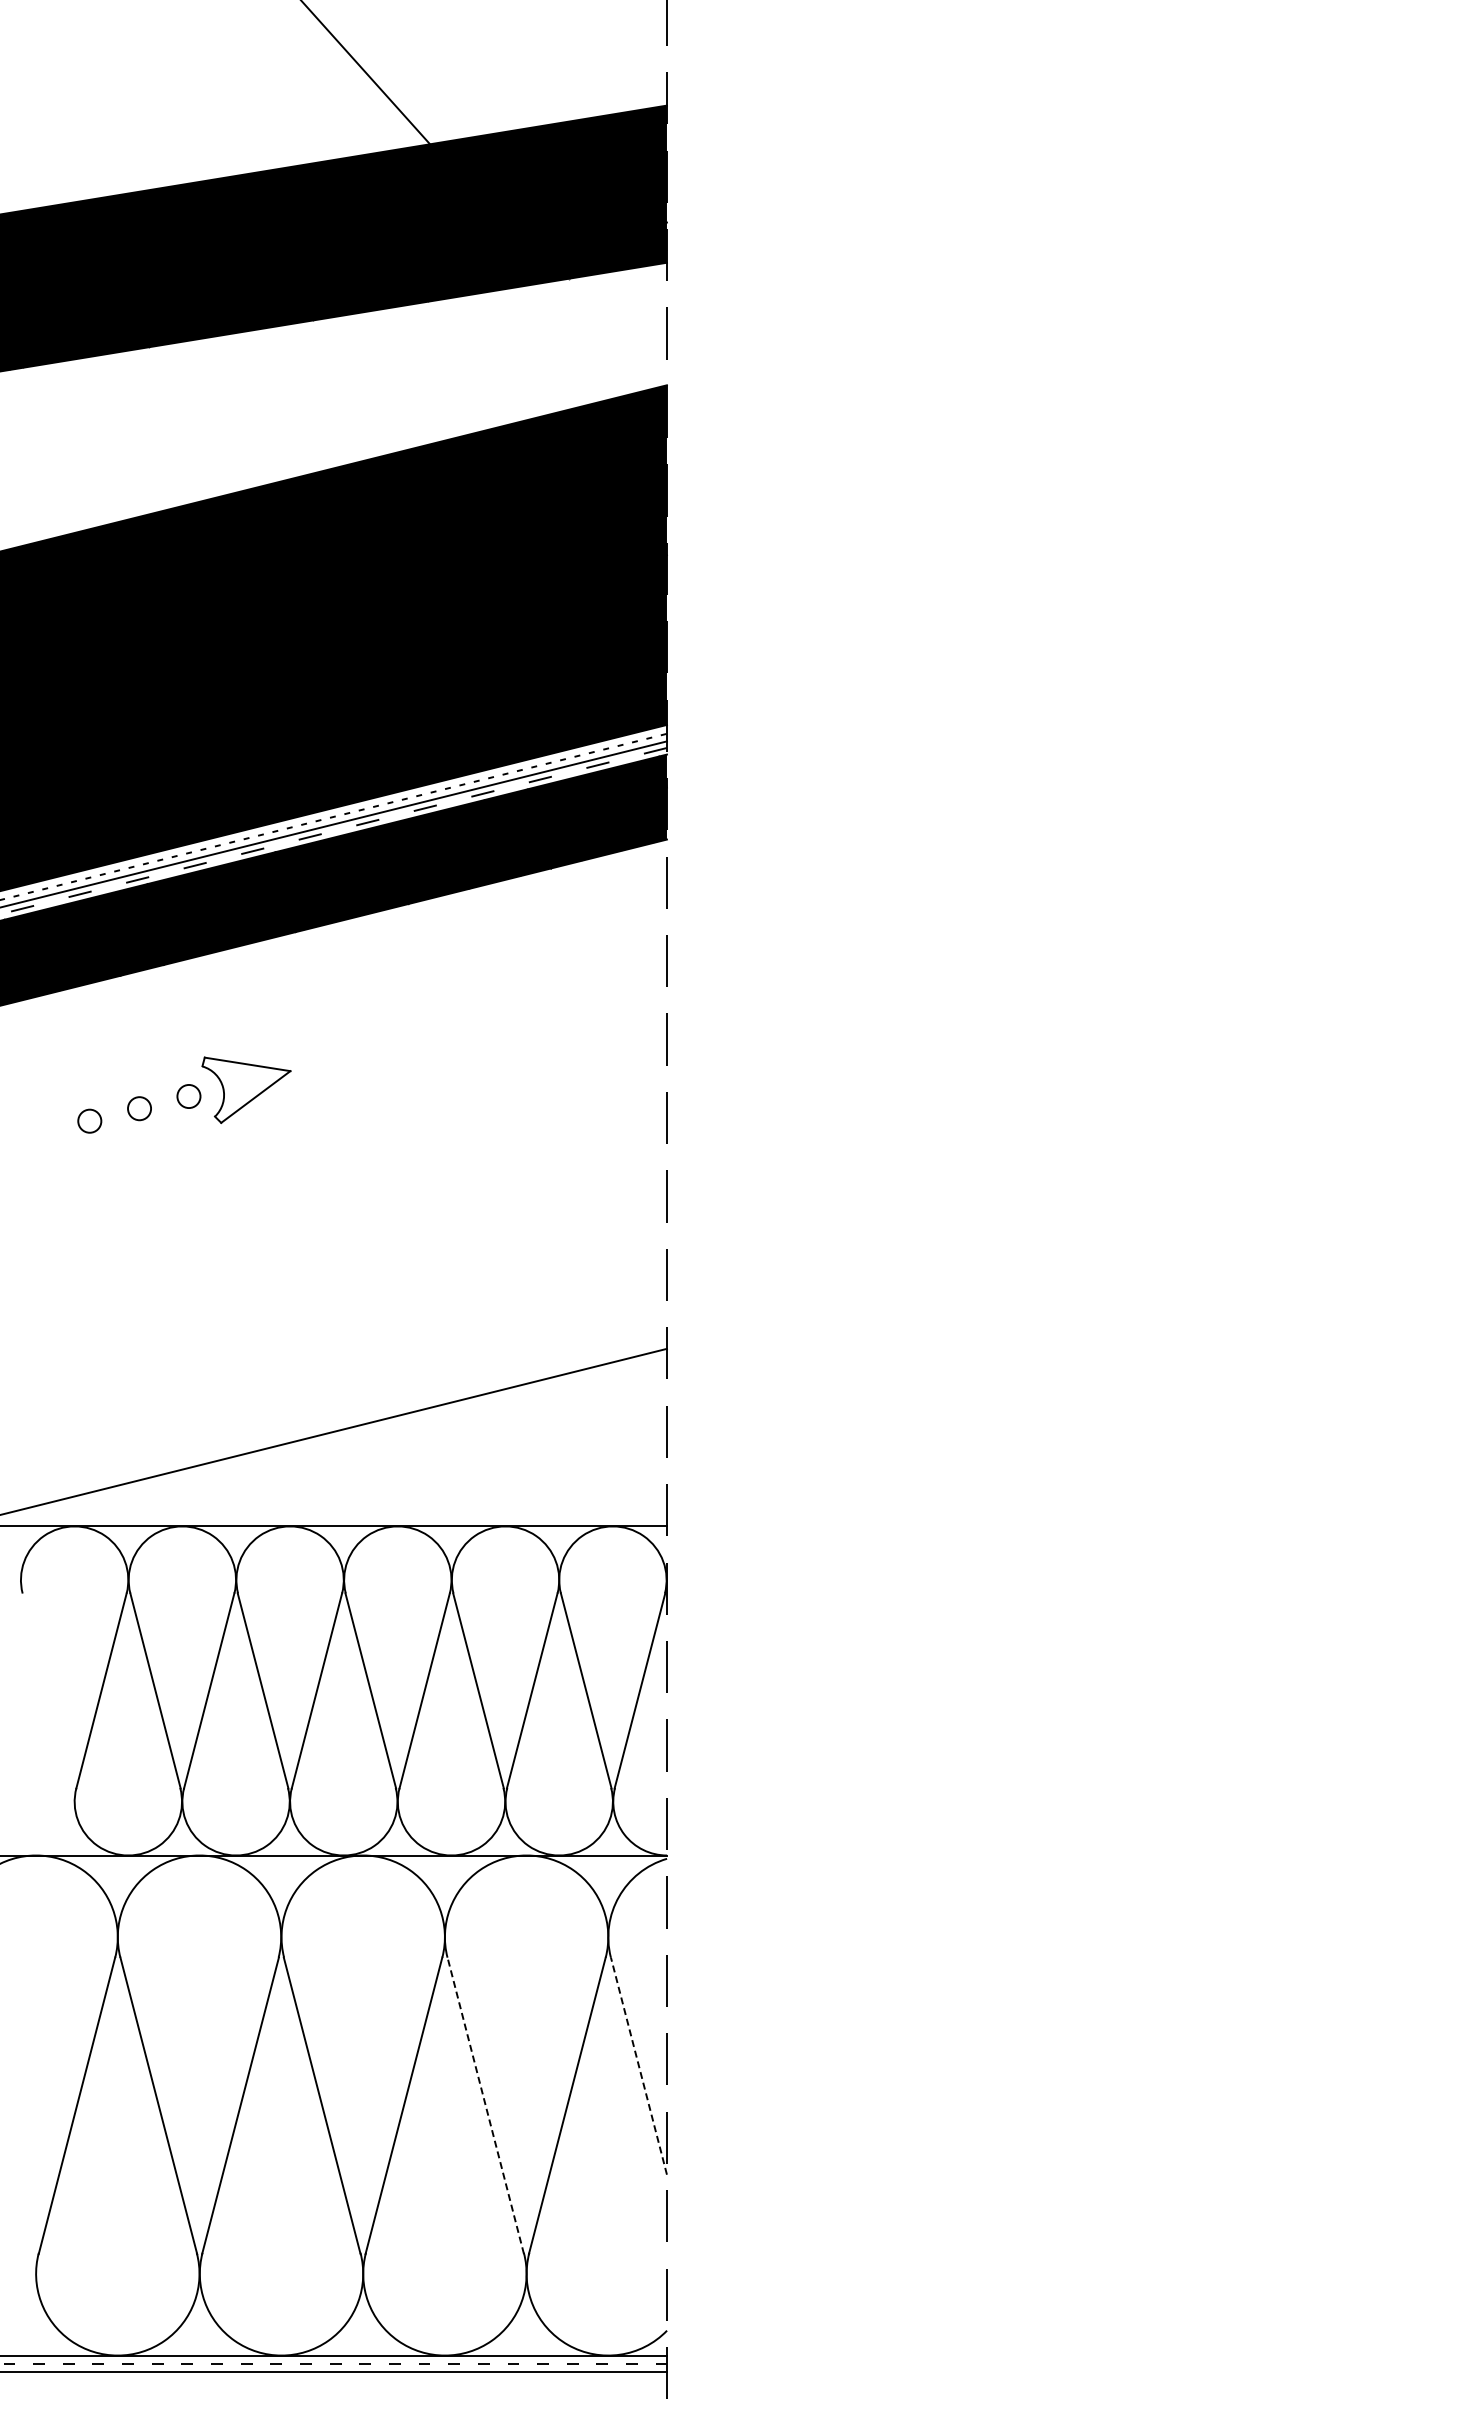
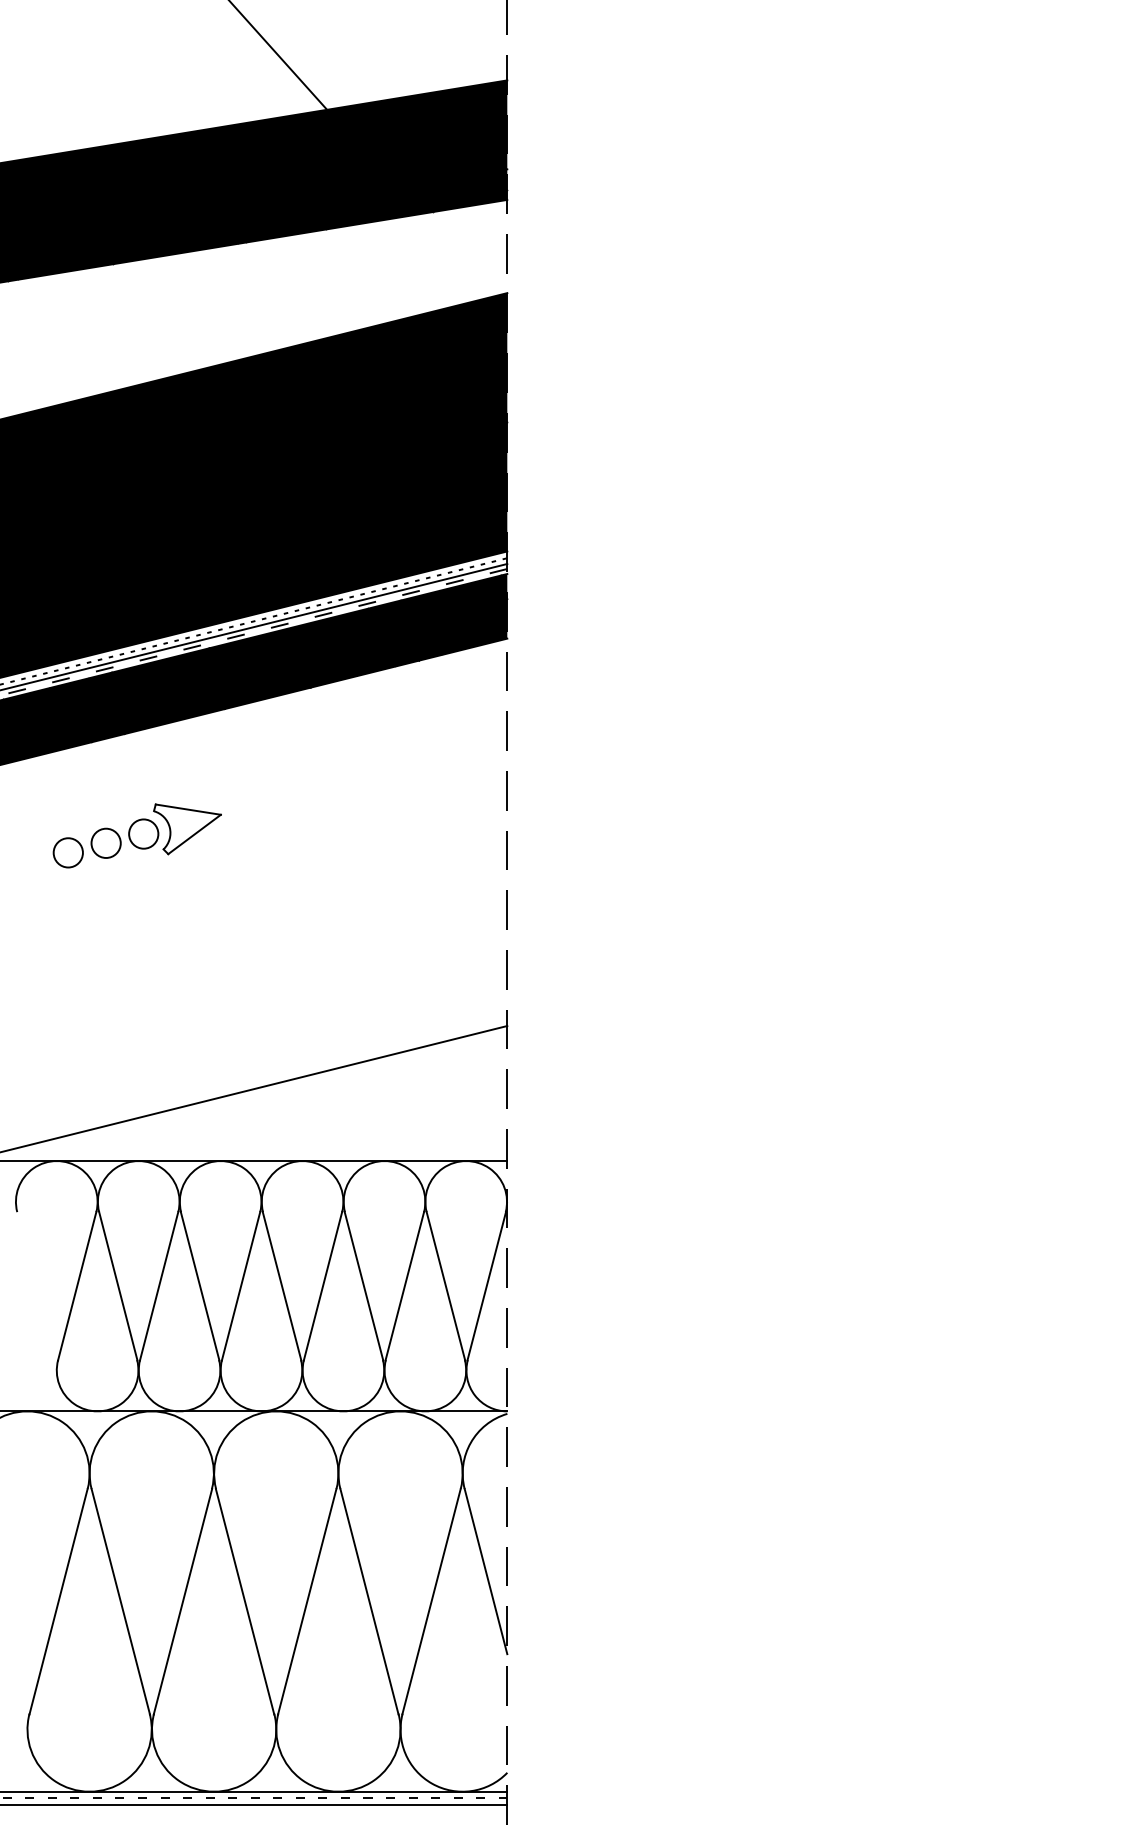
circle: (188, 1096) -> (143, 834), size x1.67
circle: (139, 1108) -> (106, 843), size x1.67
circle: (89, 1120) -> (68, 852), size x1.67
line: (638, 2065) -> (485, 1571), dashed -> solid
line: (485, 2105) -> (369, 1601), dashed -> solid

